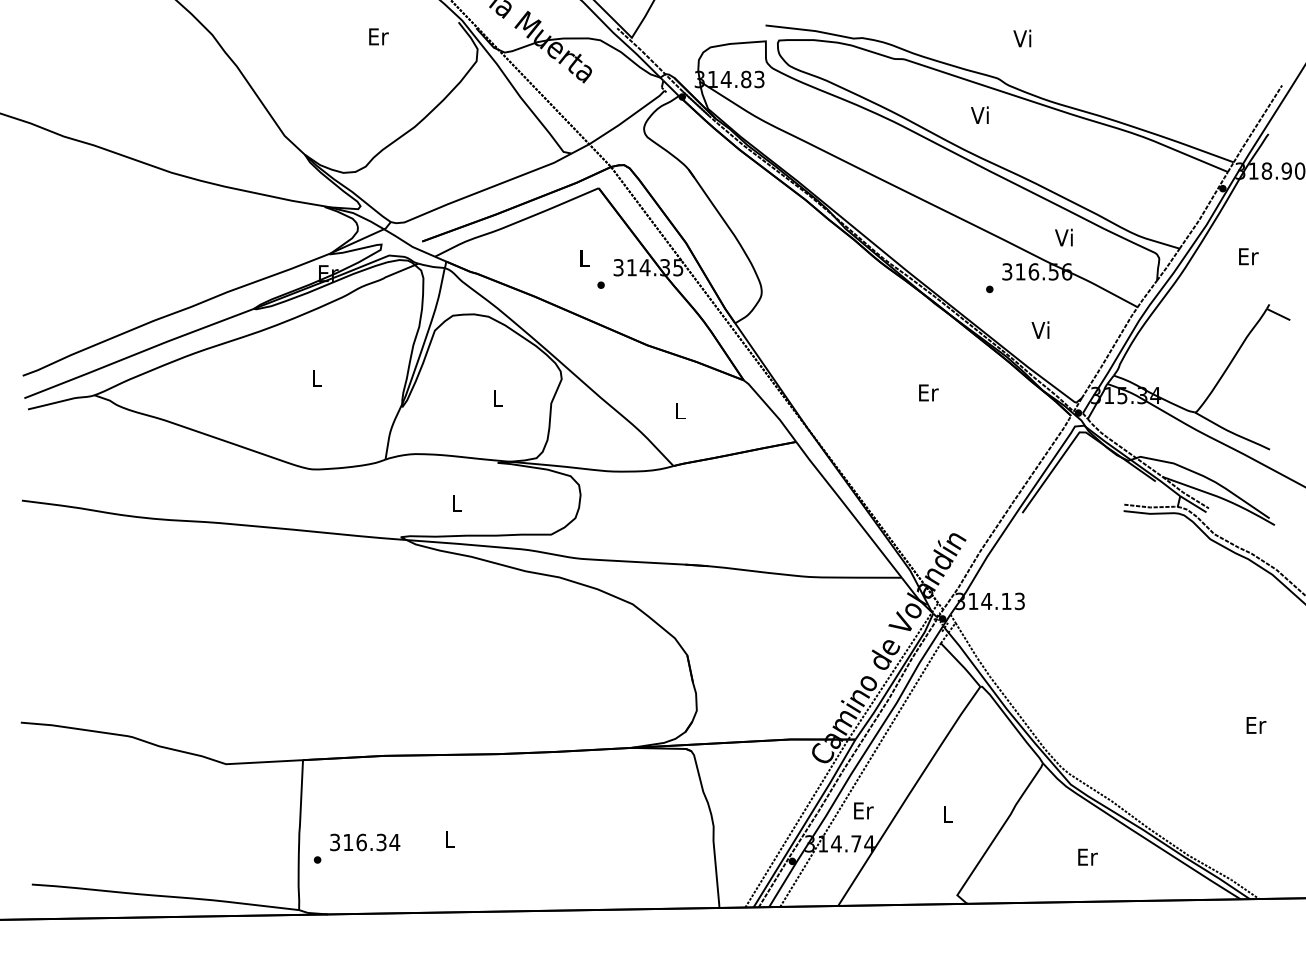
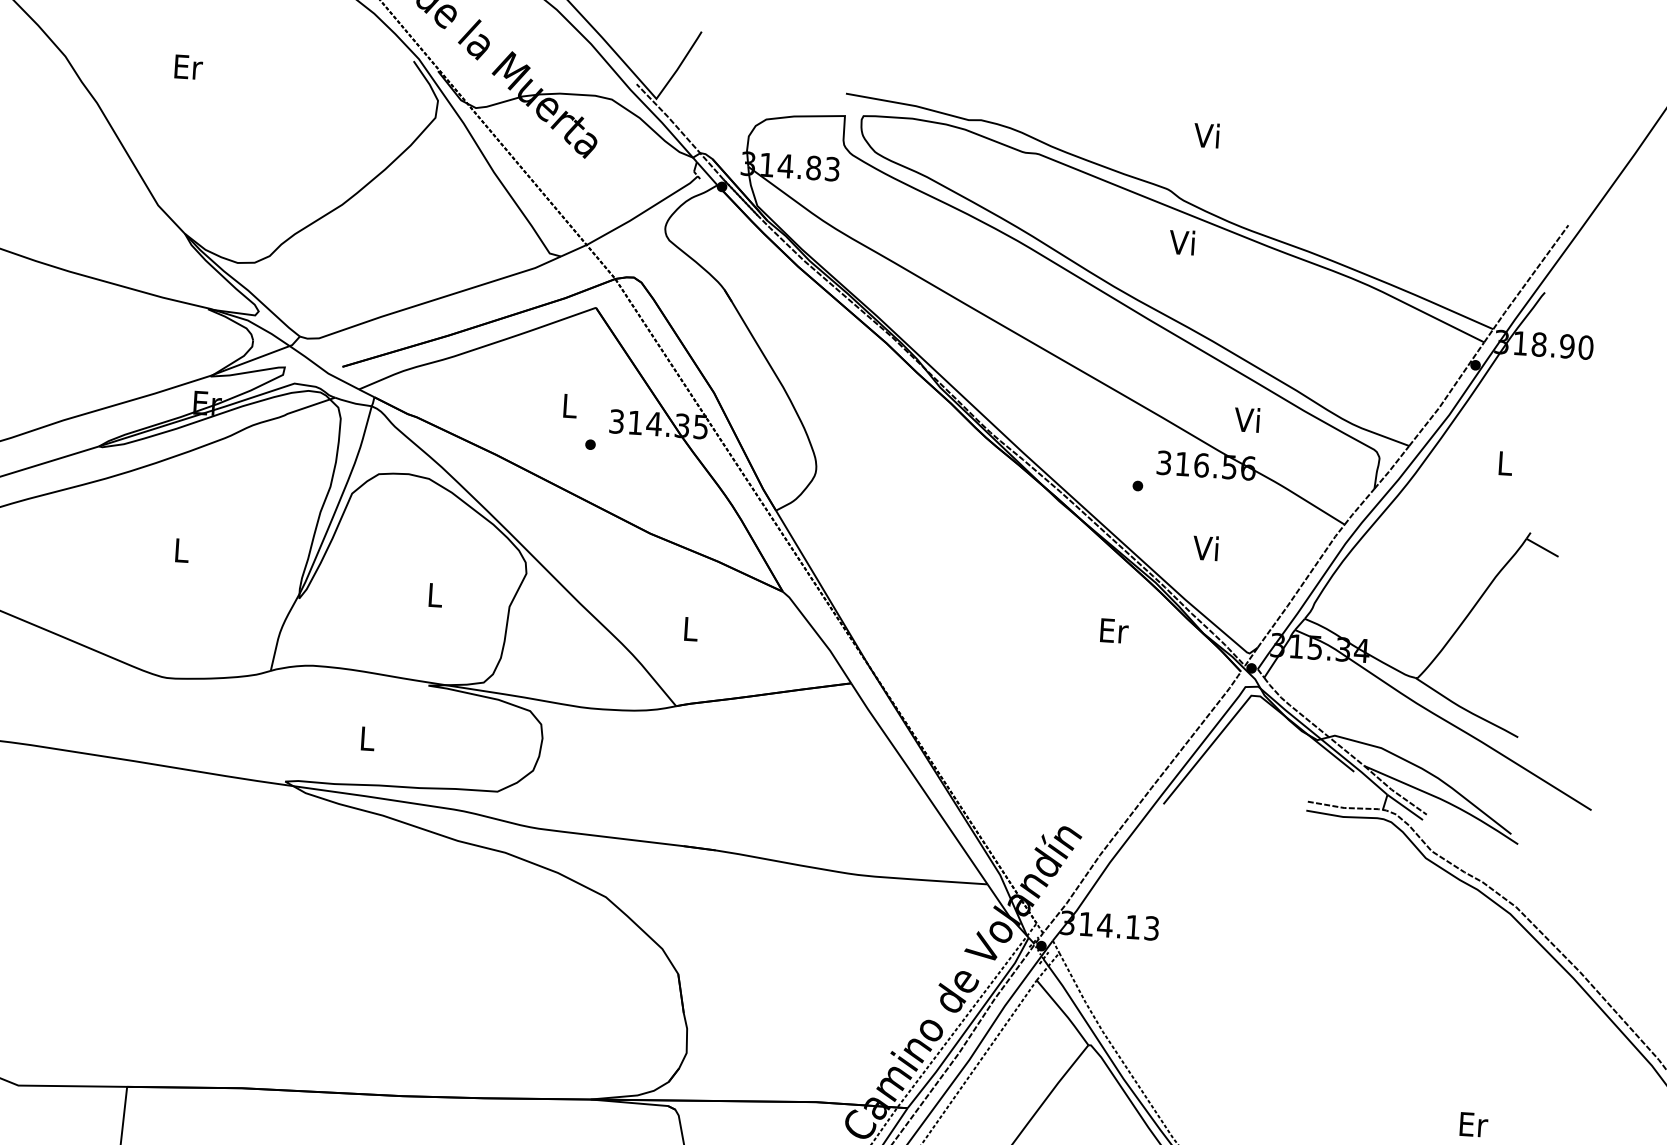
text: (378, 36) -> (188, 66), moved
text: (979, 114) -> (1181, 241), moved
text: (1248, 256) -> (1505, 463), Er -> L
text: (928, 392) -> (1114, 630), moved

